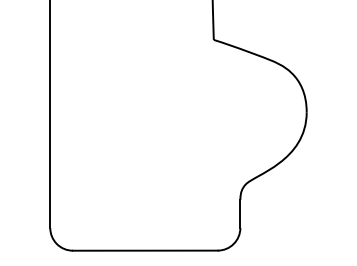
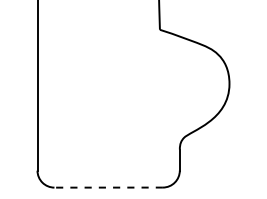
line: (145, 250) -> (108, 187), solid -> dashed

